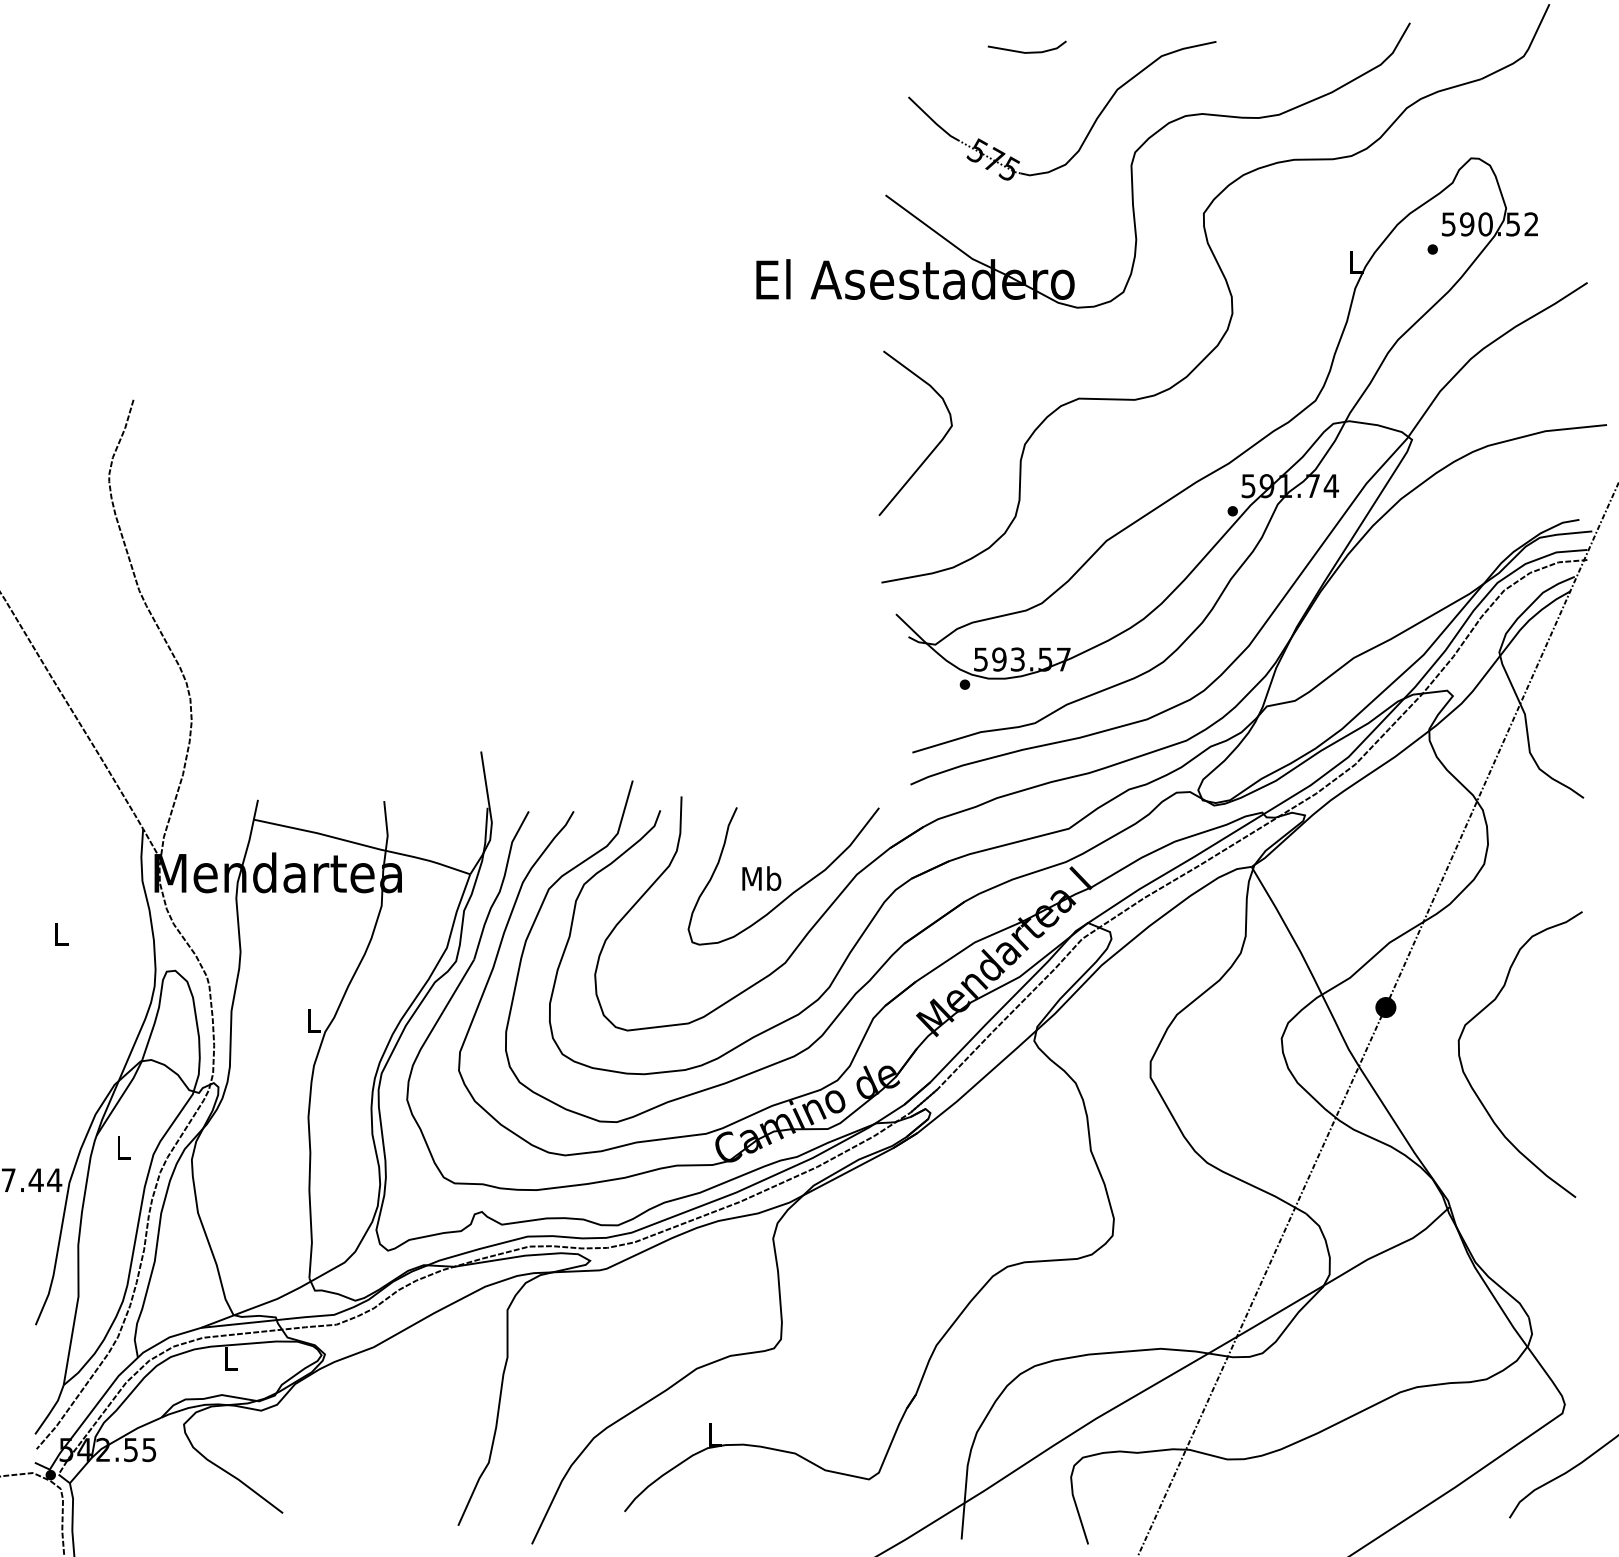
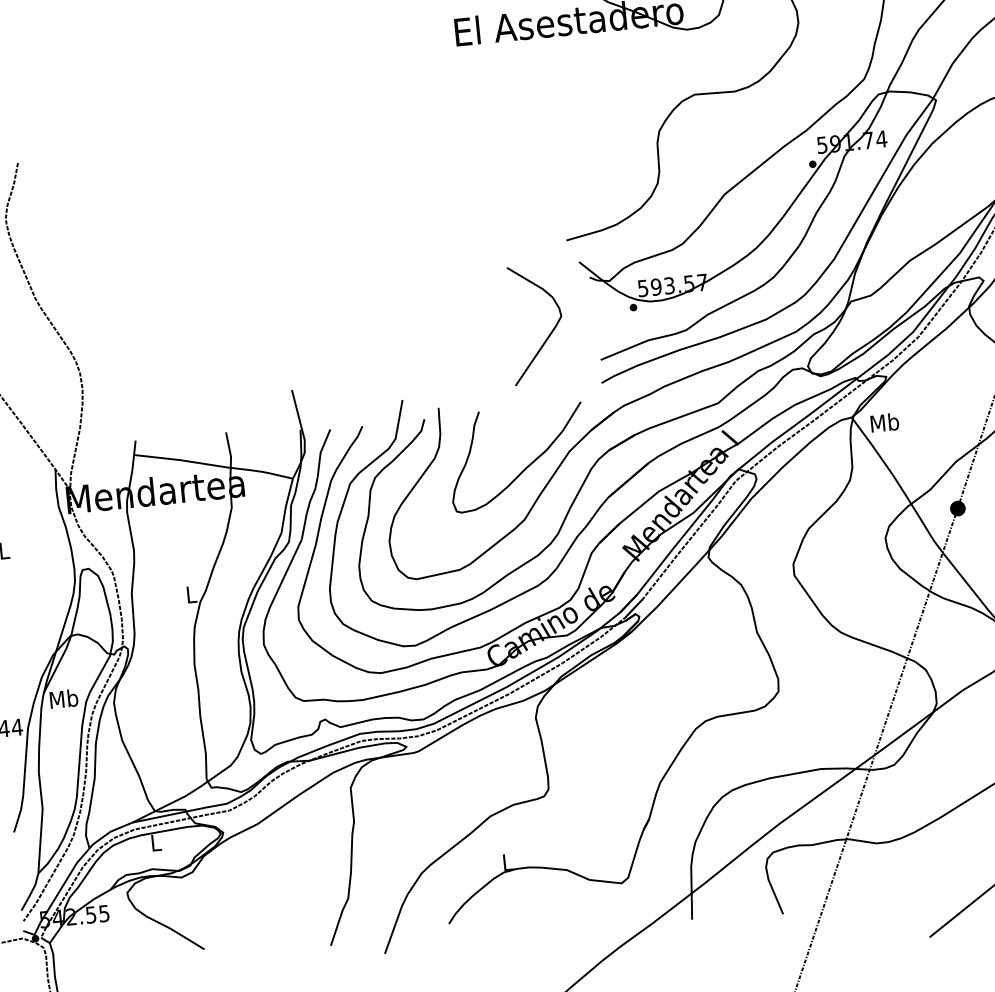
curve: (933, 448) -> (549, 333), moved
text: (761, 878) -> (884, 422), moved
text: (123, 1147) -> (64, 699), L -> Mb

